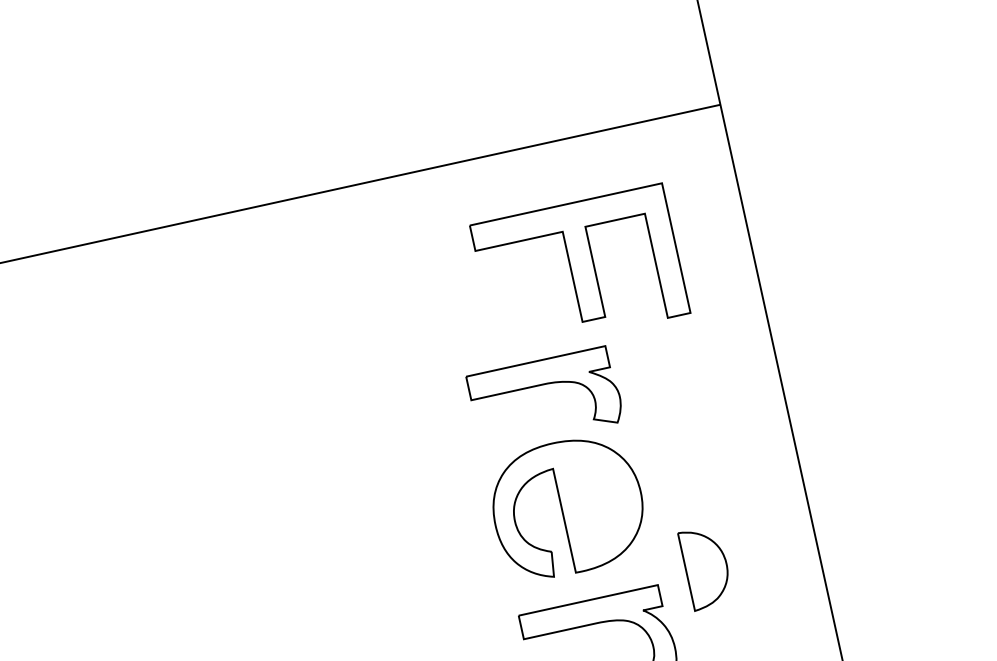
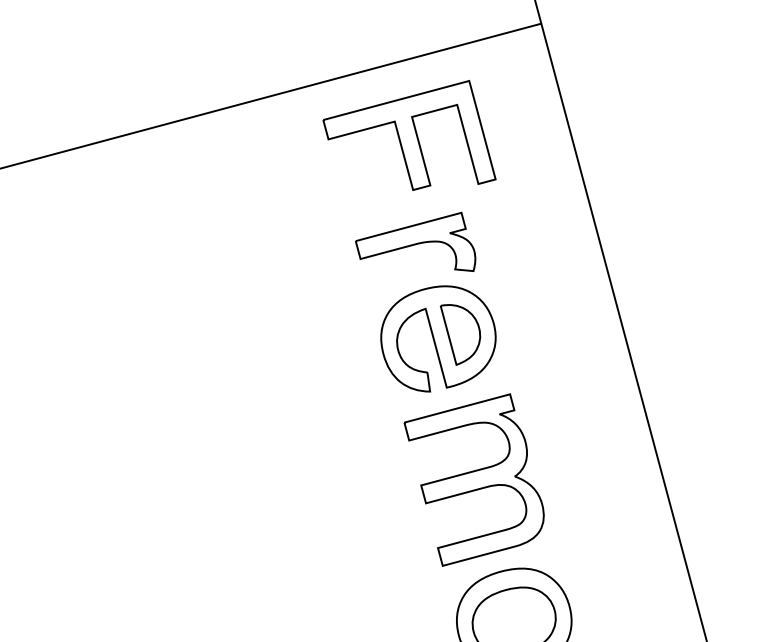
part: (581, 250) -> (409, 135), moved
part: (702, 571) -> (460, 334), moved

